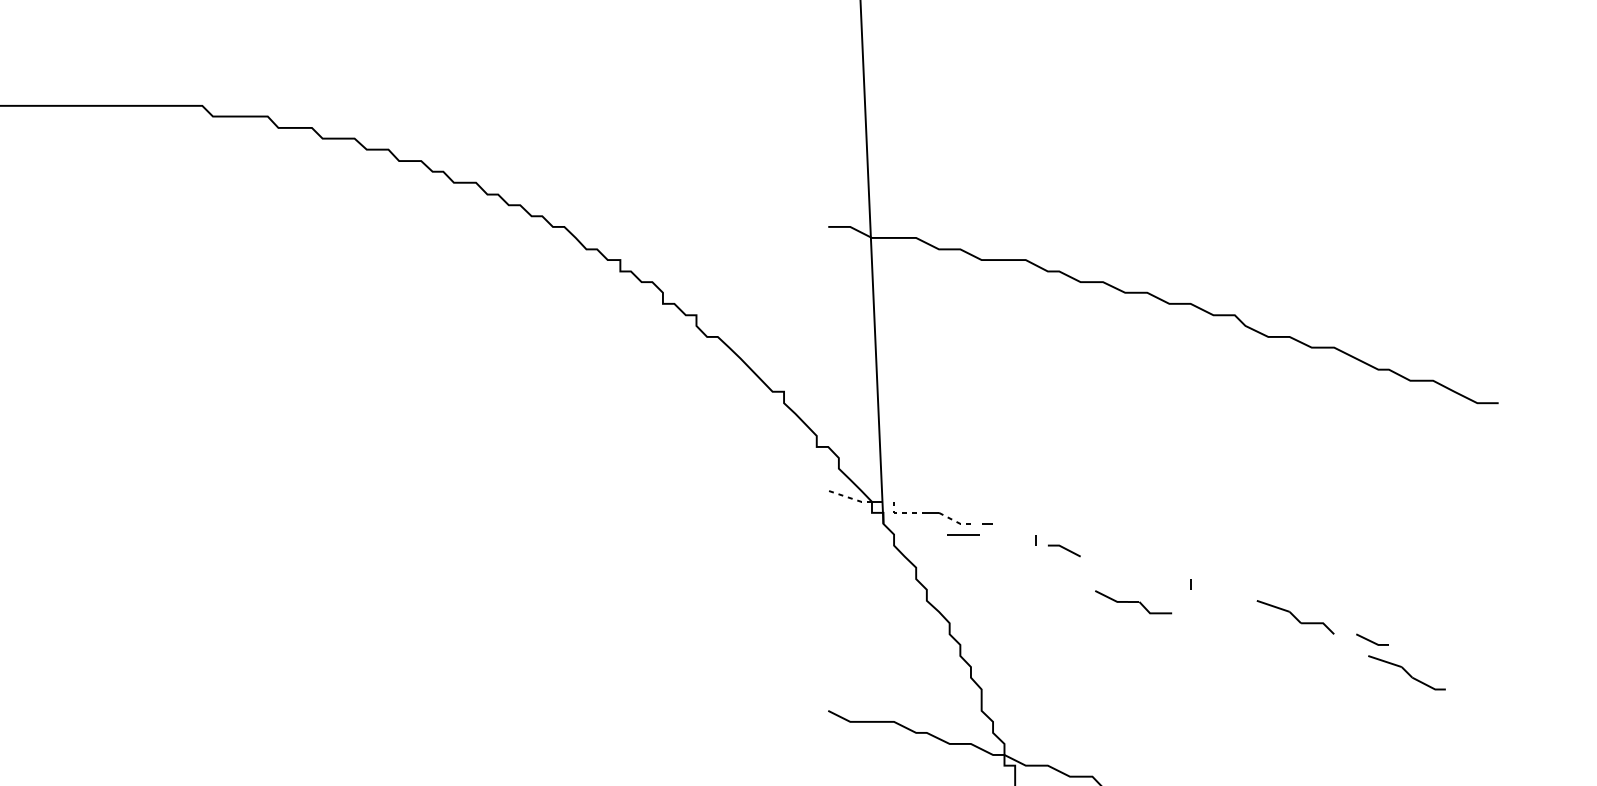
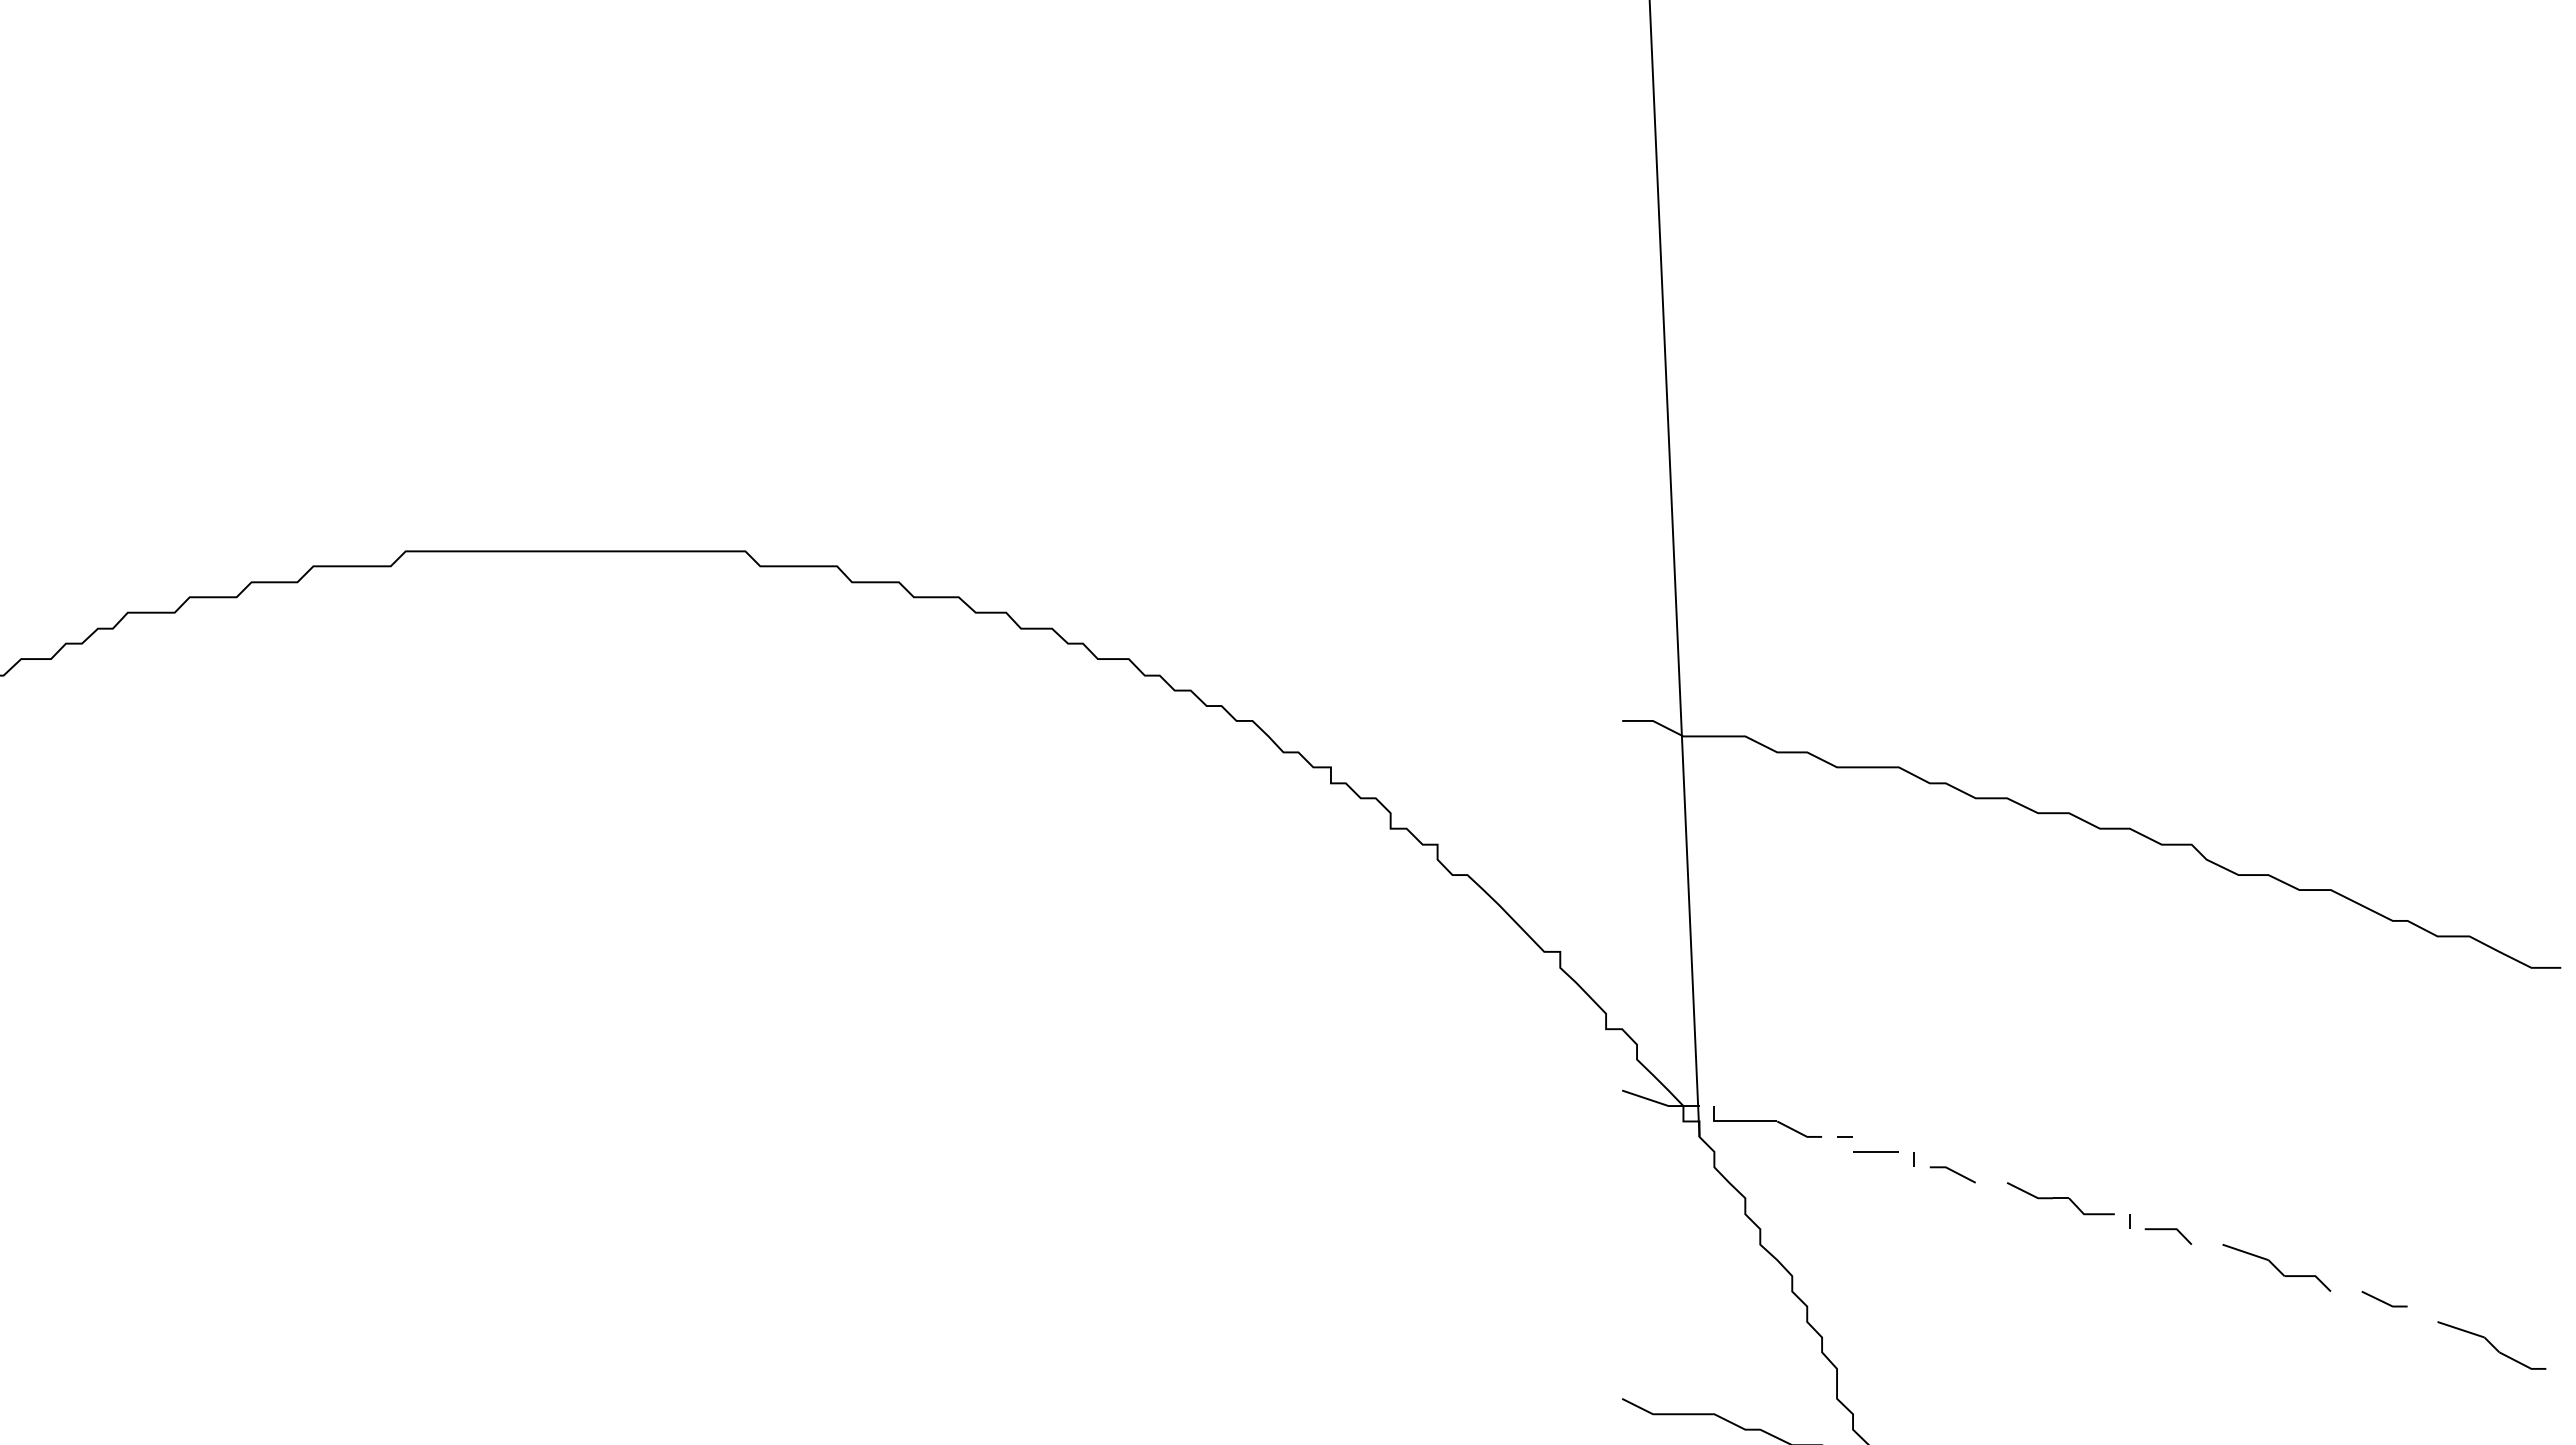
line: (849, 497) -> (1652, 1100), dashed -> solid
line: (904, 512) -> (1728, 1121), dashed -> solid
line: (954, 520) -> (1799, 1132), dashed -> solid
line: (963, 534) -> (1875, 1151), moved
line: (1217, 590) -> (2167, 1230), added
part: (1133, 602) -> (2060, 1198), moved
part: (1406, 672) -> (2491, 1345), moved

